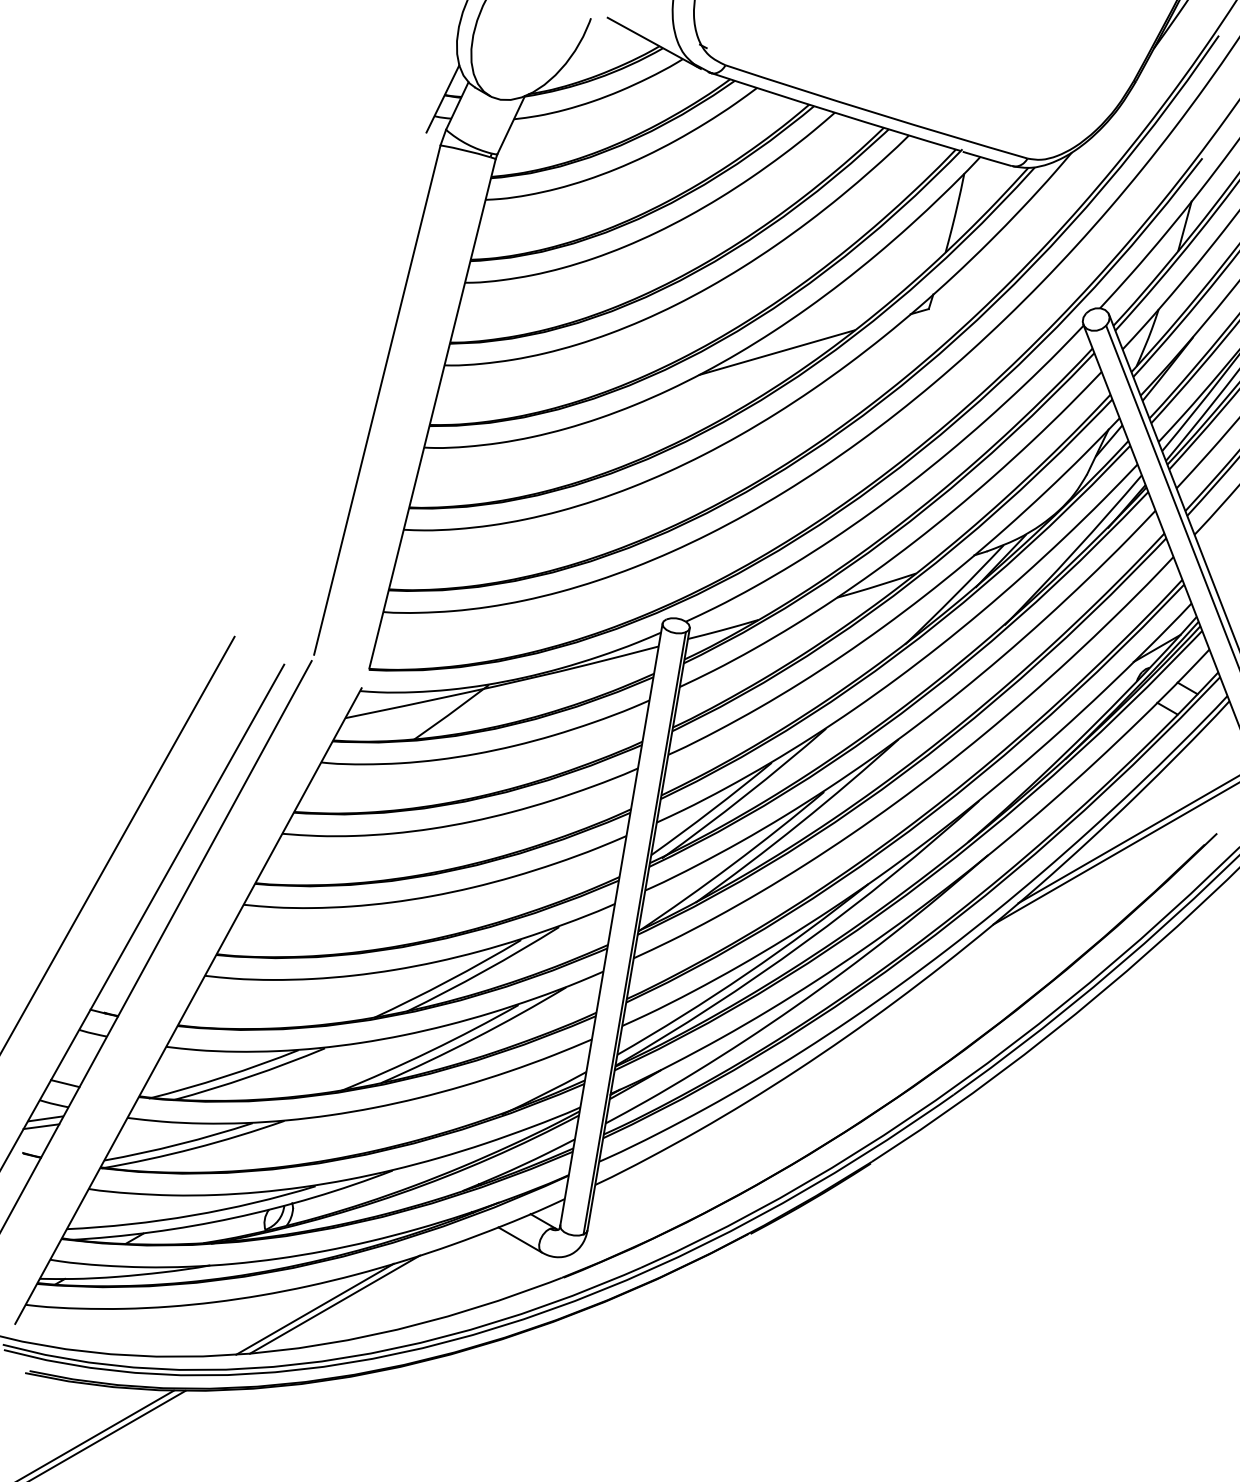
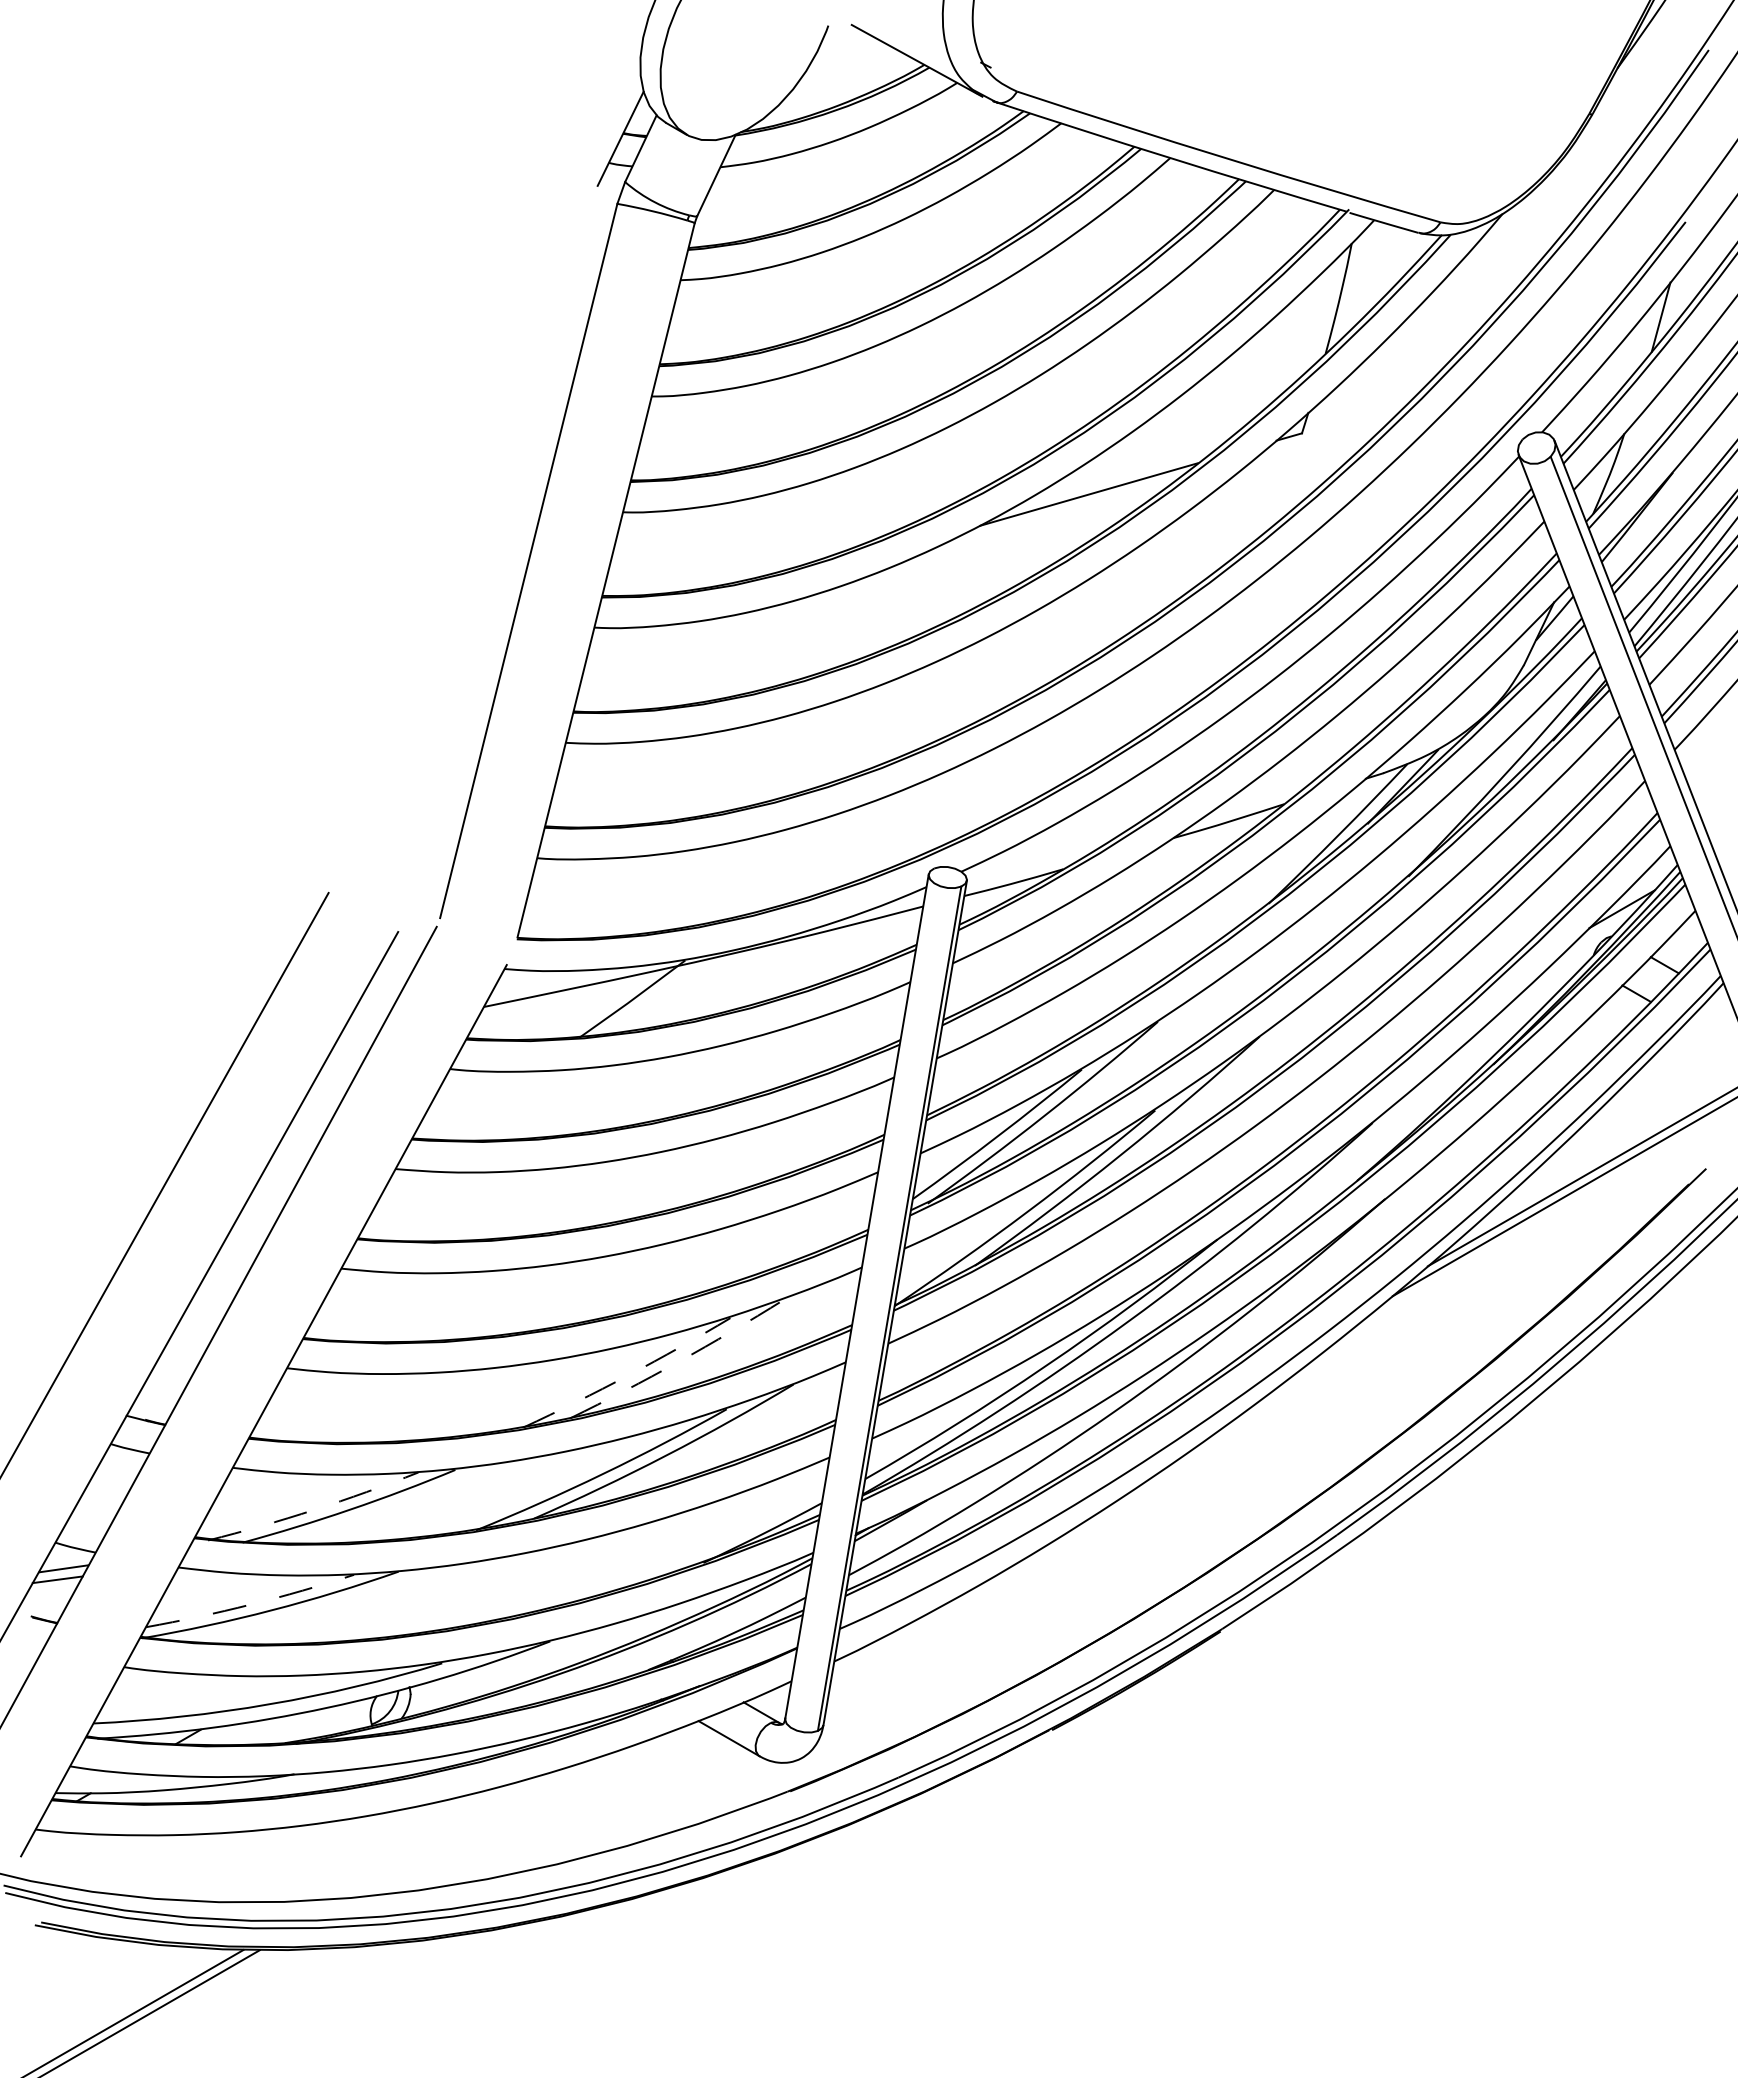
arc: (484, 971) -> (678, 1361), solid -> dashed
arc: (448, 980) -> (628, 1375), solid -> dashed
arc: (224, 1076) -> (314, 1509), solid -> dashed
line: (65, 1083) -> (91, 1519), removed
arc: (178, 1144) -> (250, 1604), solid -> dashed
line: (335, 1304) -> (469, 1829), removed
line: (314, 1309) -> (440, 1835), removed

